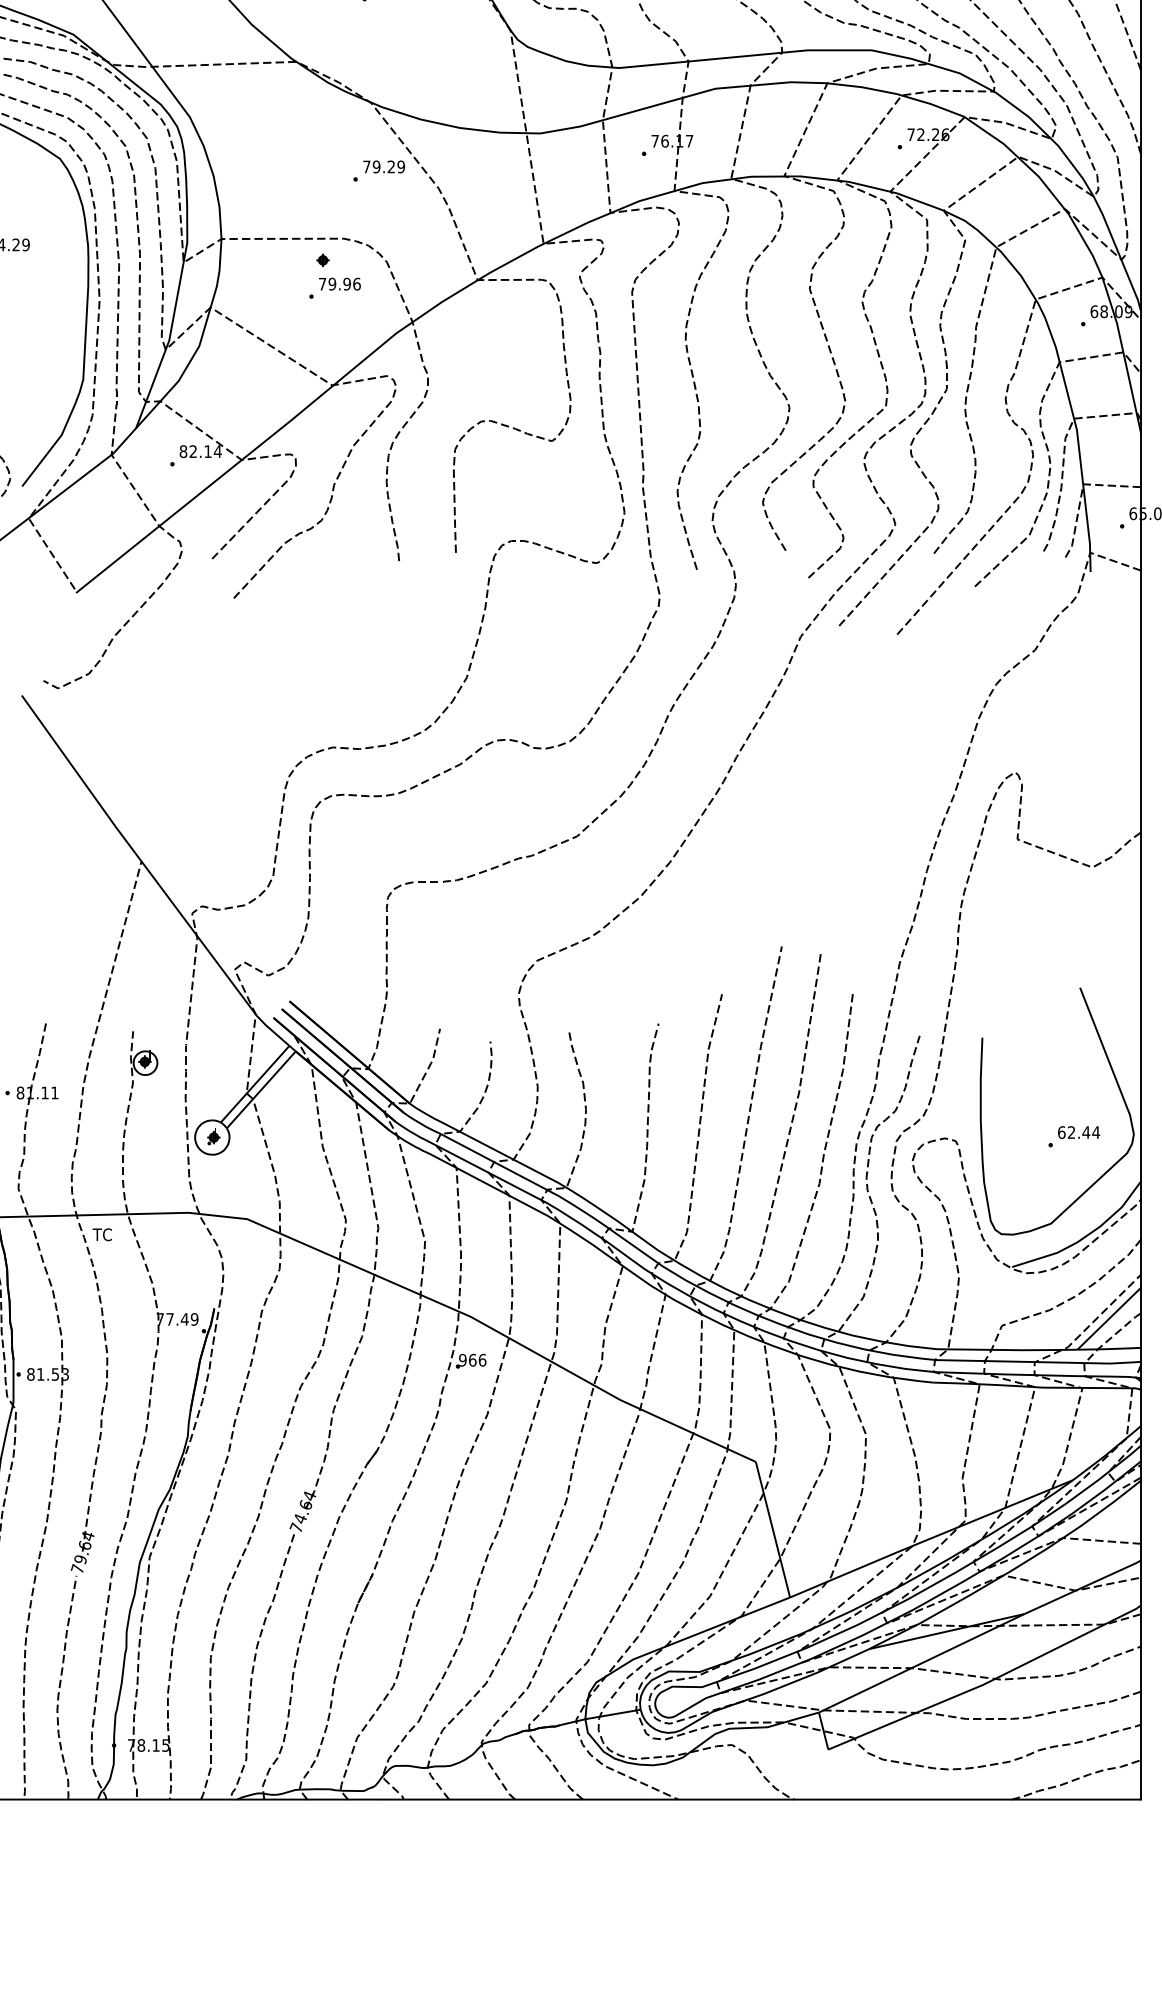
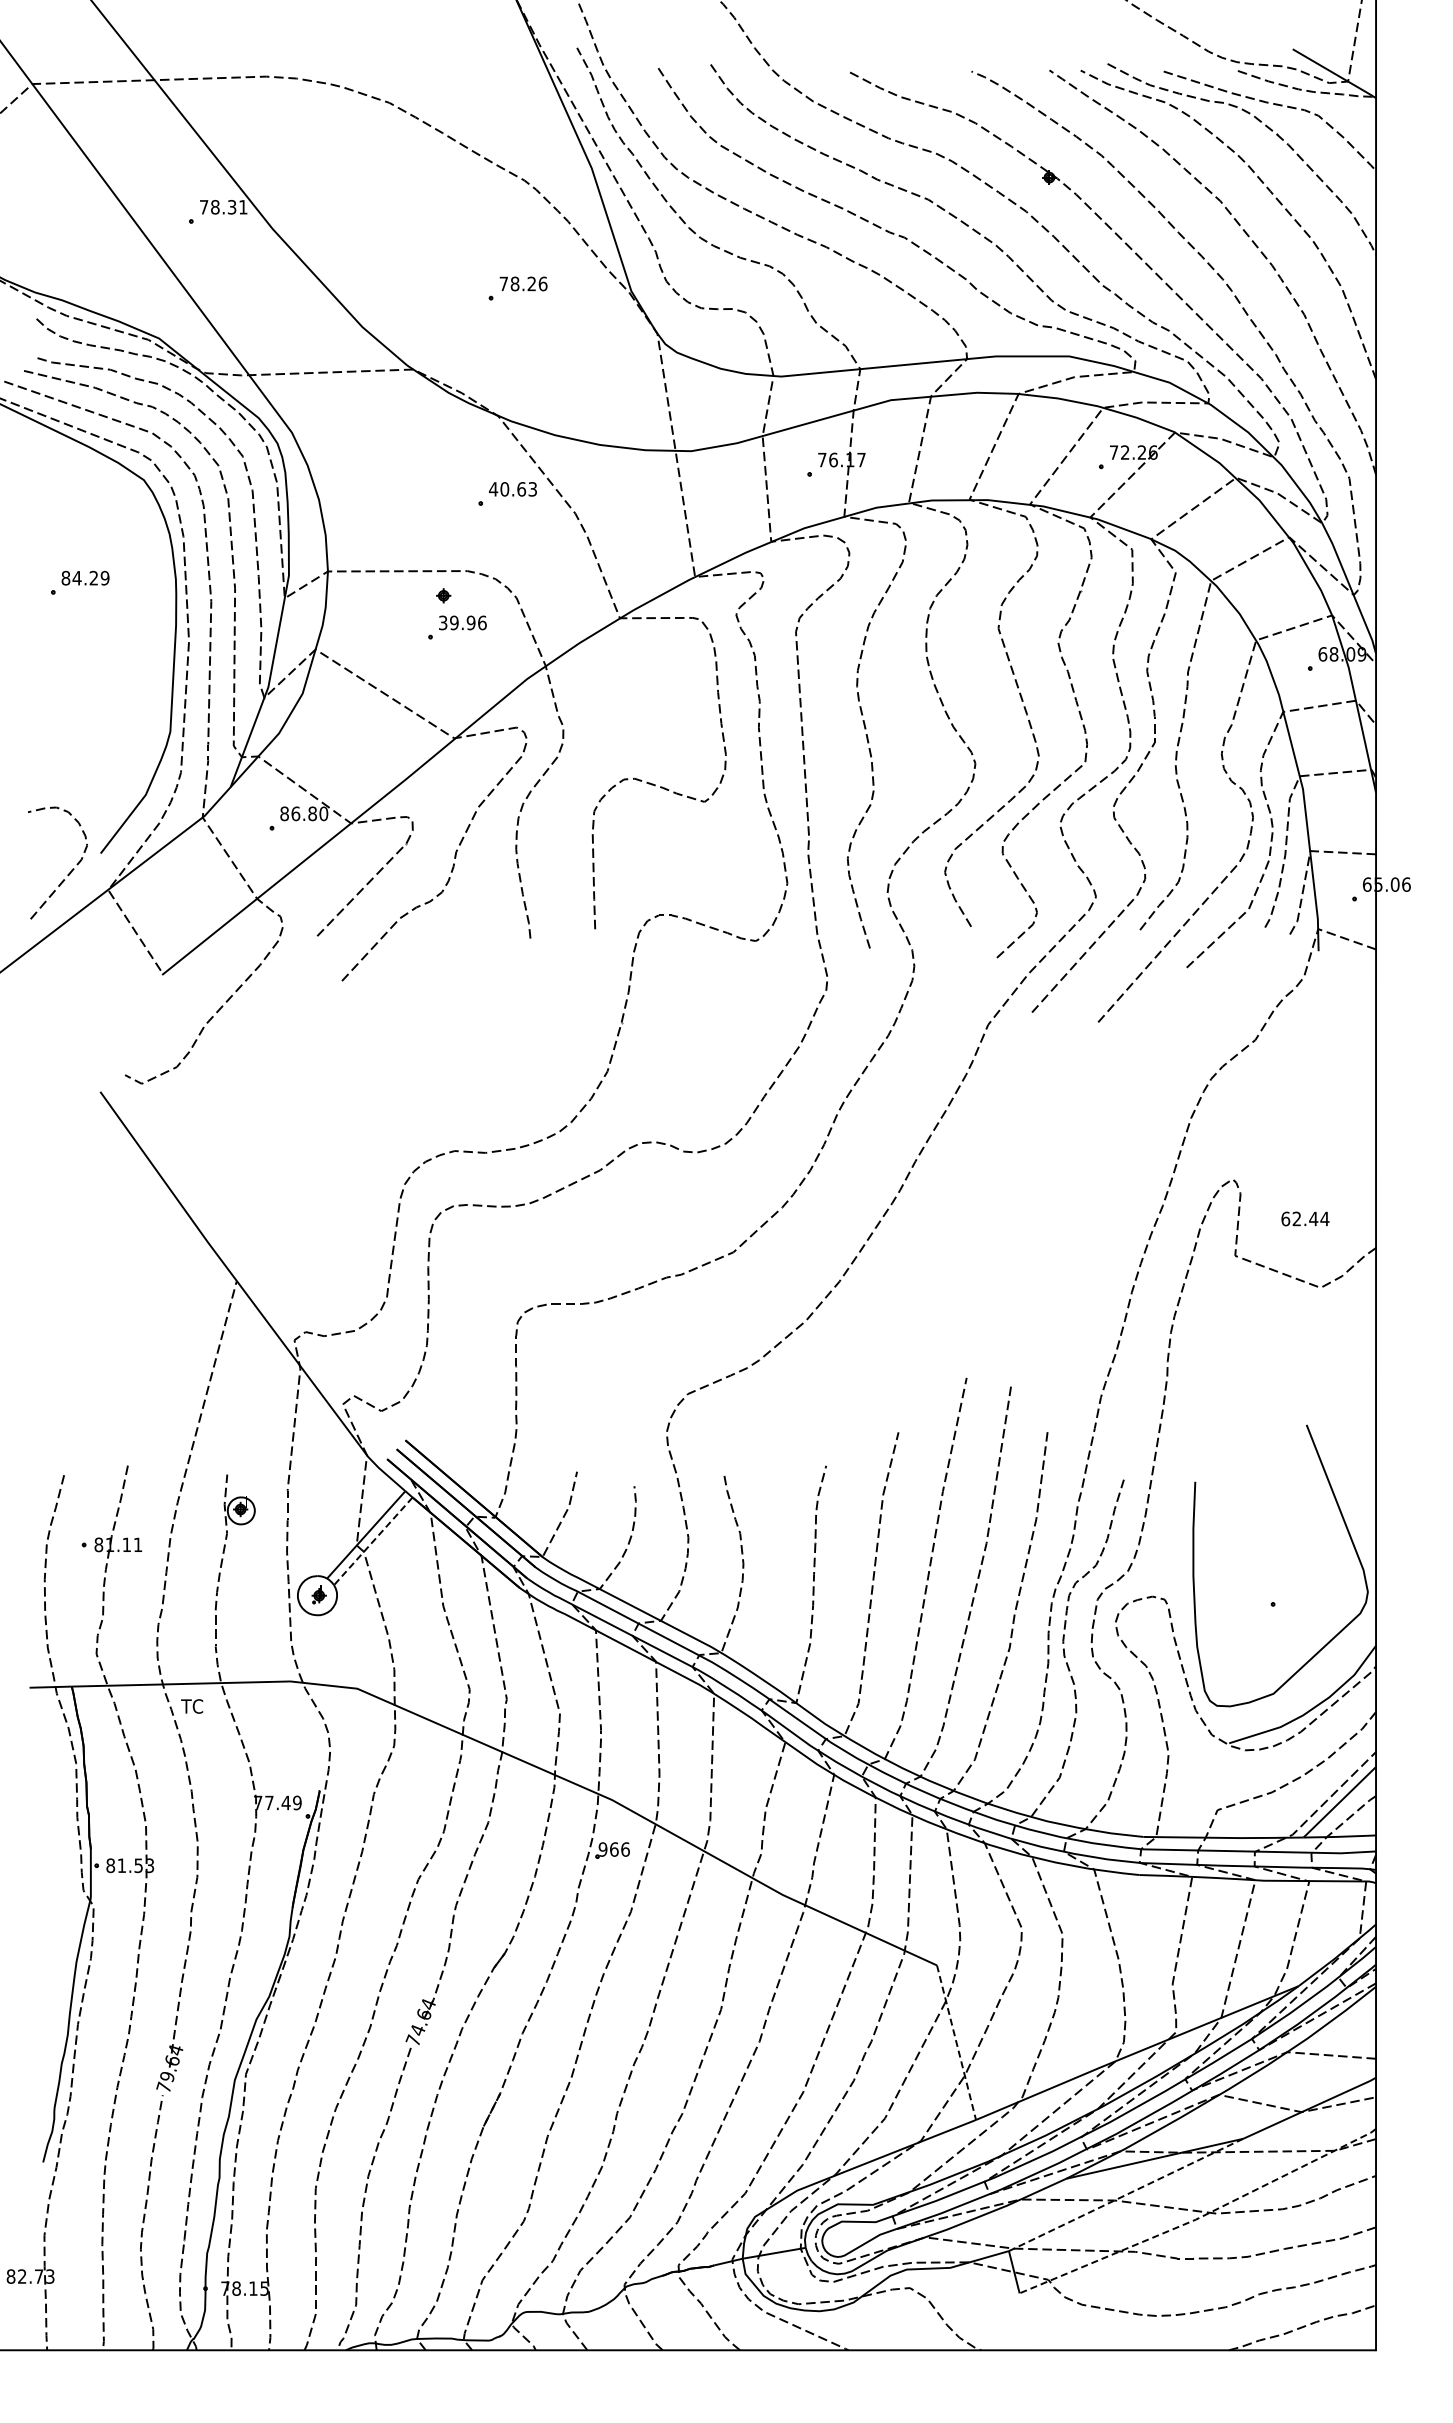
text: (384, 167) -> (513, 489), 79.29 -> 40.63
text: (322, 283) -> (443, 622), 79.96 -> 39.96
text: (205, 451) -> (309, 813), 82.14 -> 86.80
line: (261, 1090) -> (373, 1541), solid -> dashed
text: (1079, 1132) -> (1305, 1218), moved
line: (772, 1529) -> (956, 2042), solid -> dashed
line: (922, 1662) -> (1126, 2194), solid -> dashed
line: (986, 1683) -> (1200, 2217), solid -> dashed

